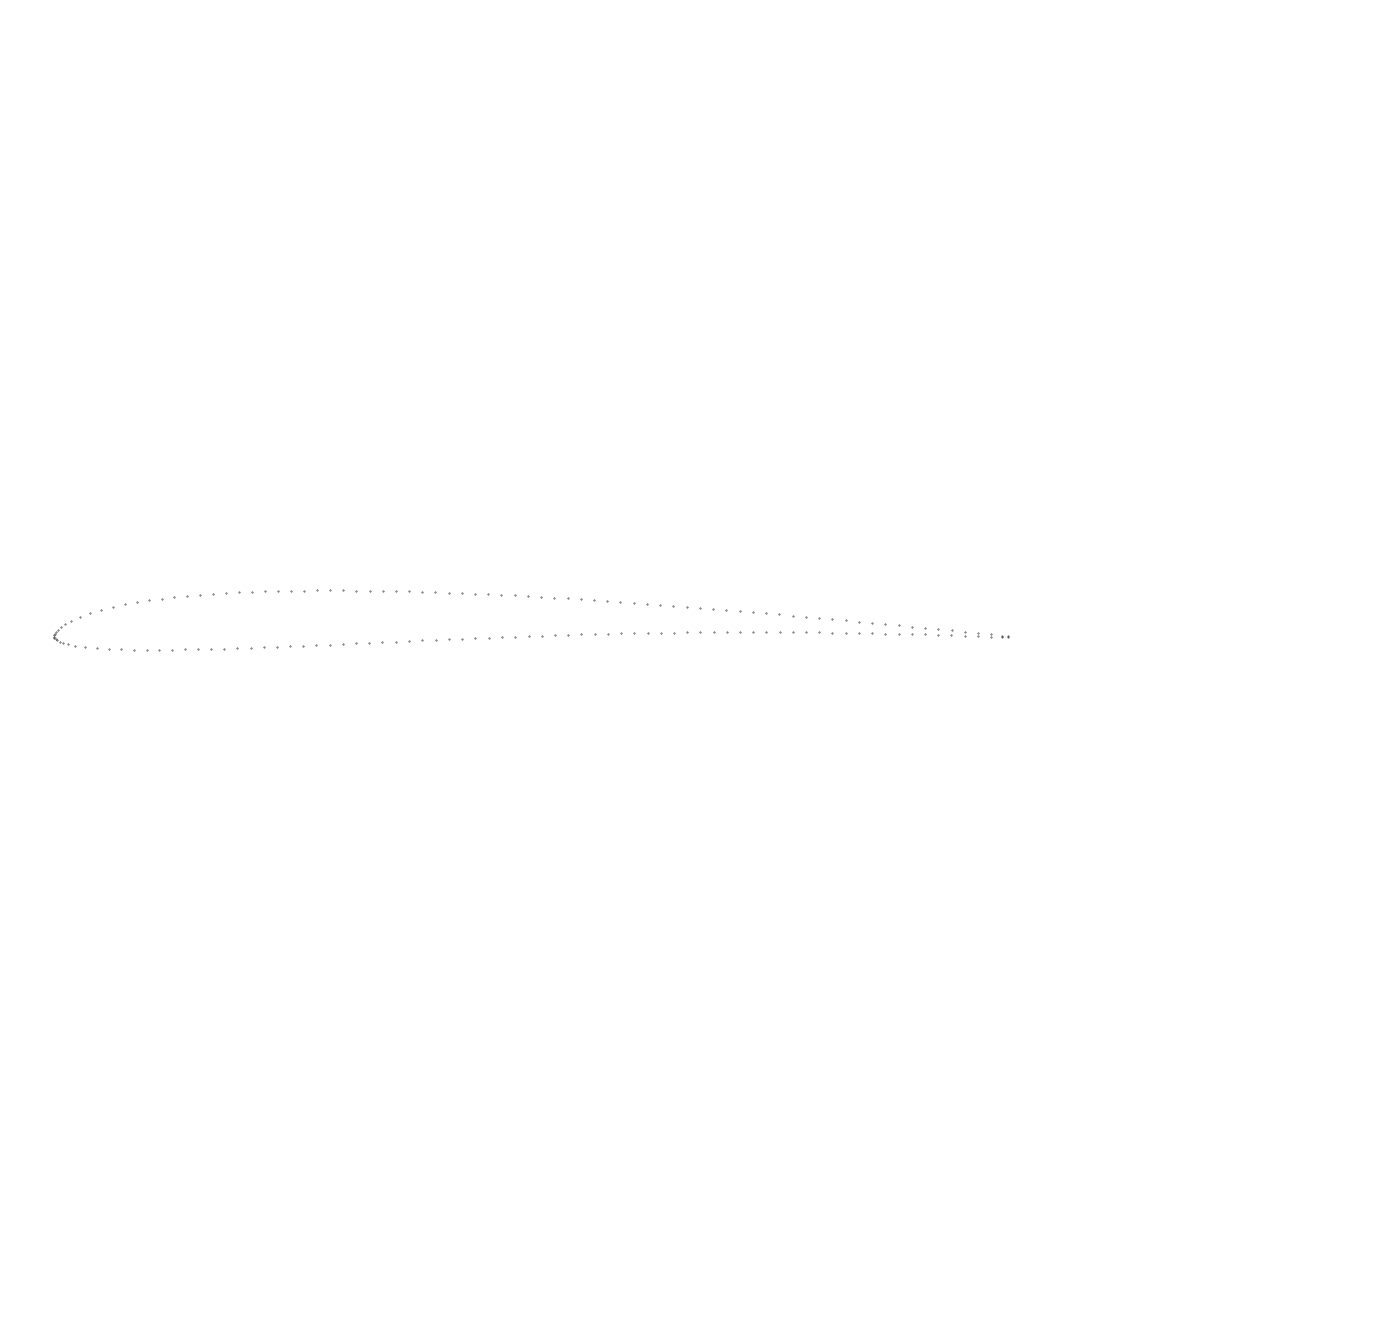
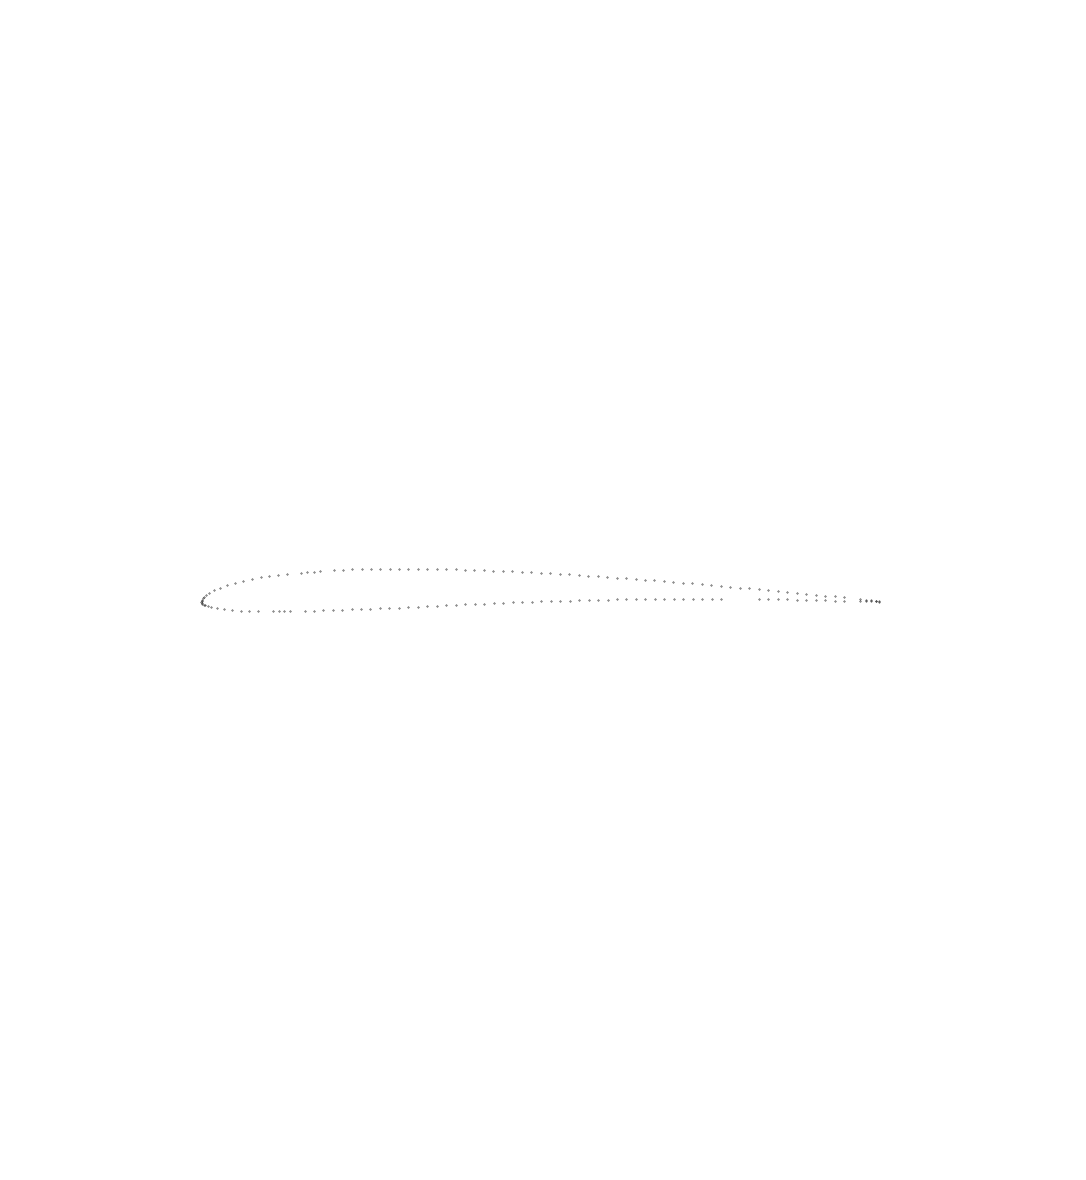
part: (206, 595) -> (310, 572), size x0.7
part: (806, 633) -> (740, 599), removed
part: (986, 634) -> (869, 600), size x0.6
part: (165, 650) -> (281, 611), size x0.6

